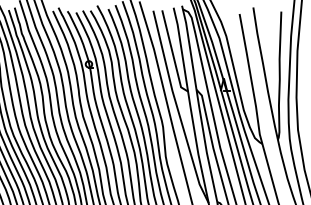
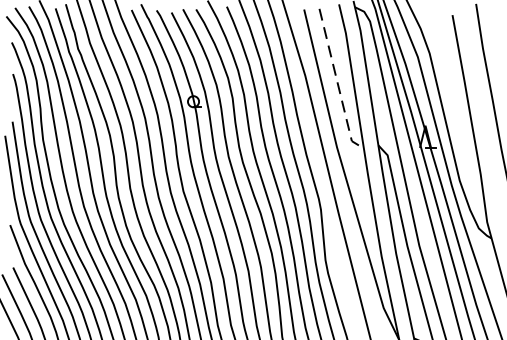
line: (172, 53) -> (337, 83), solid -> dashed

